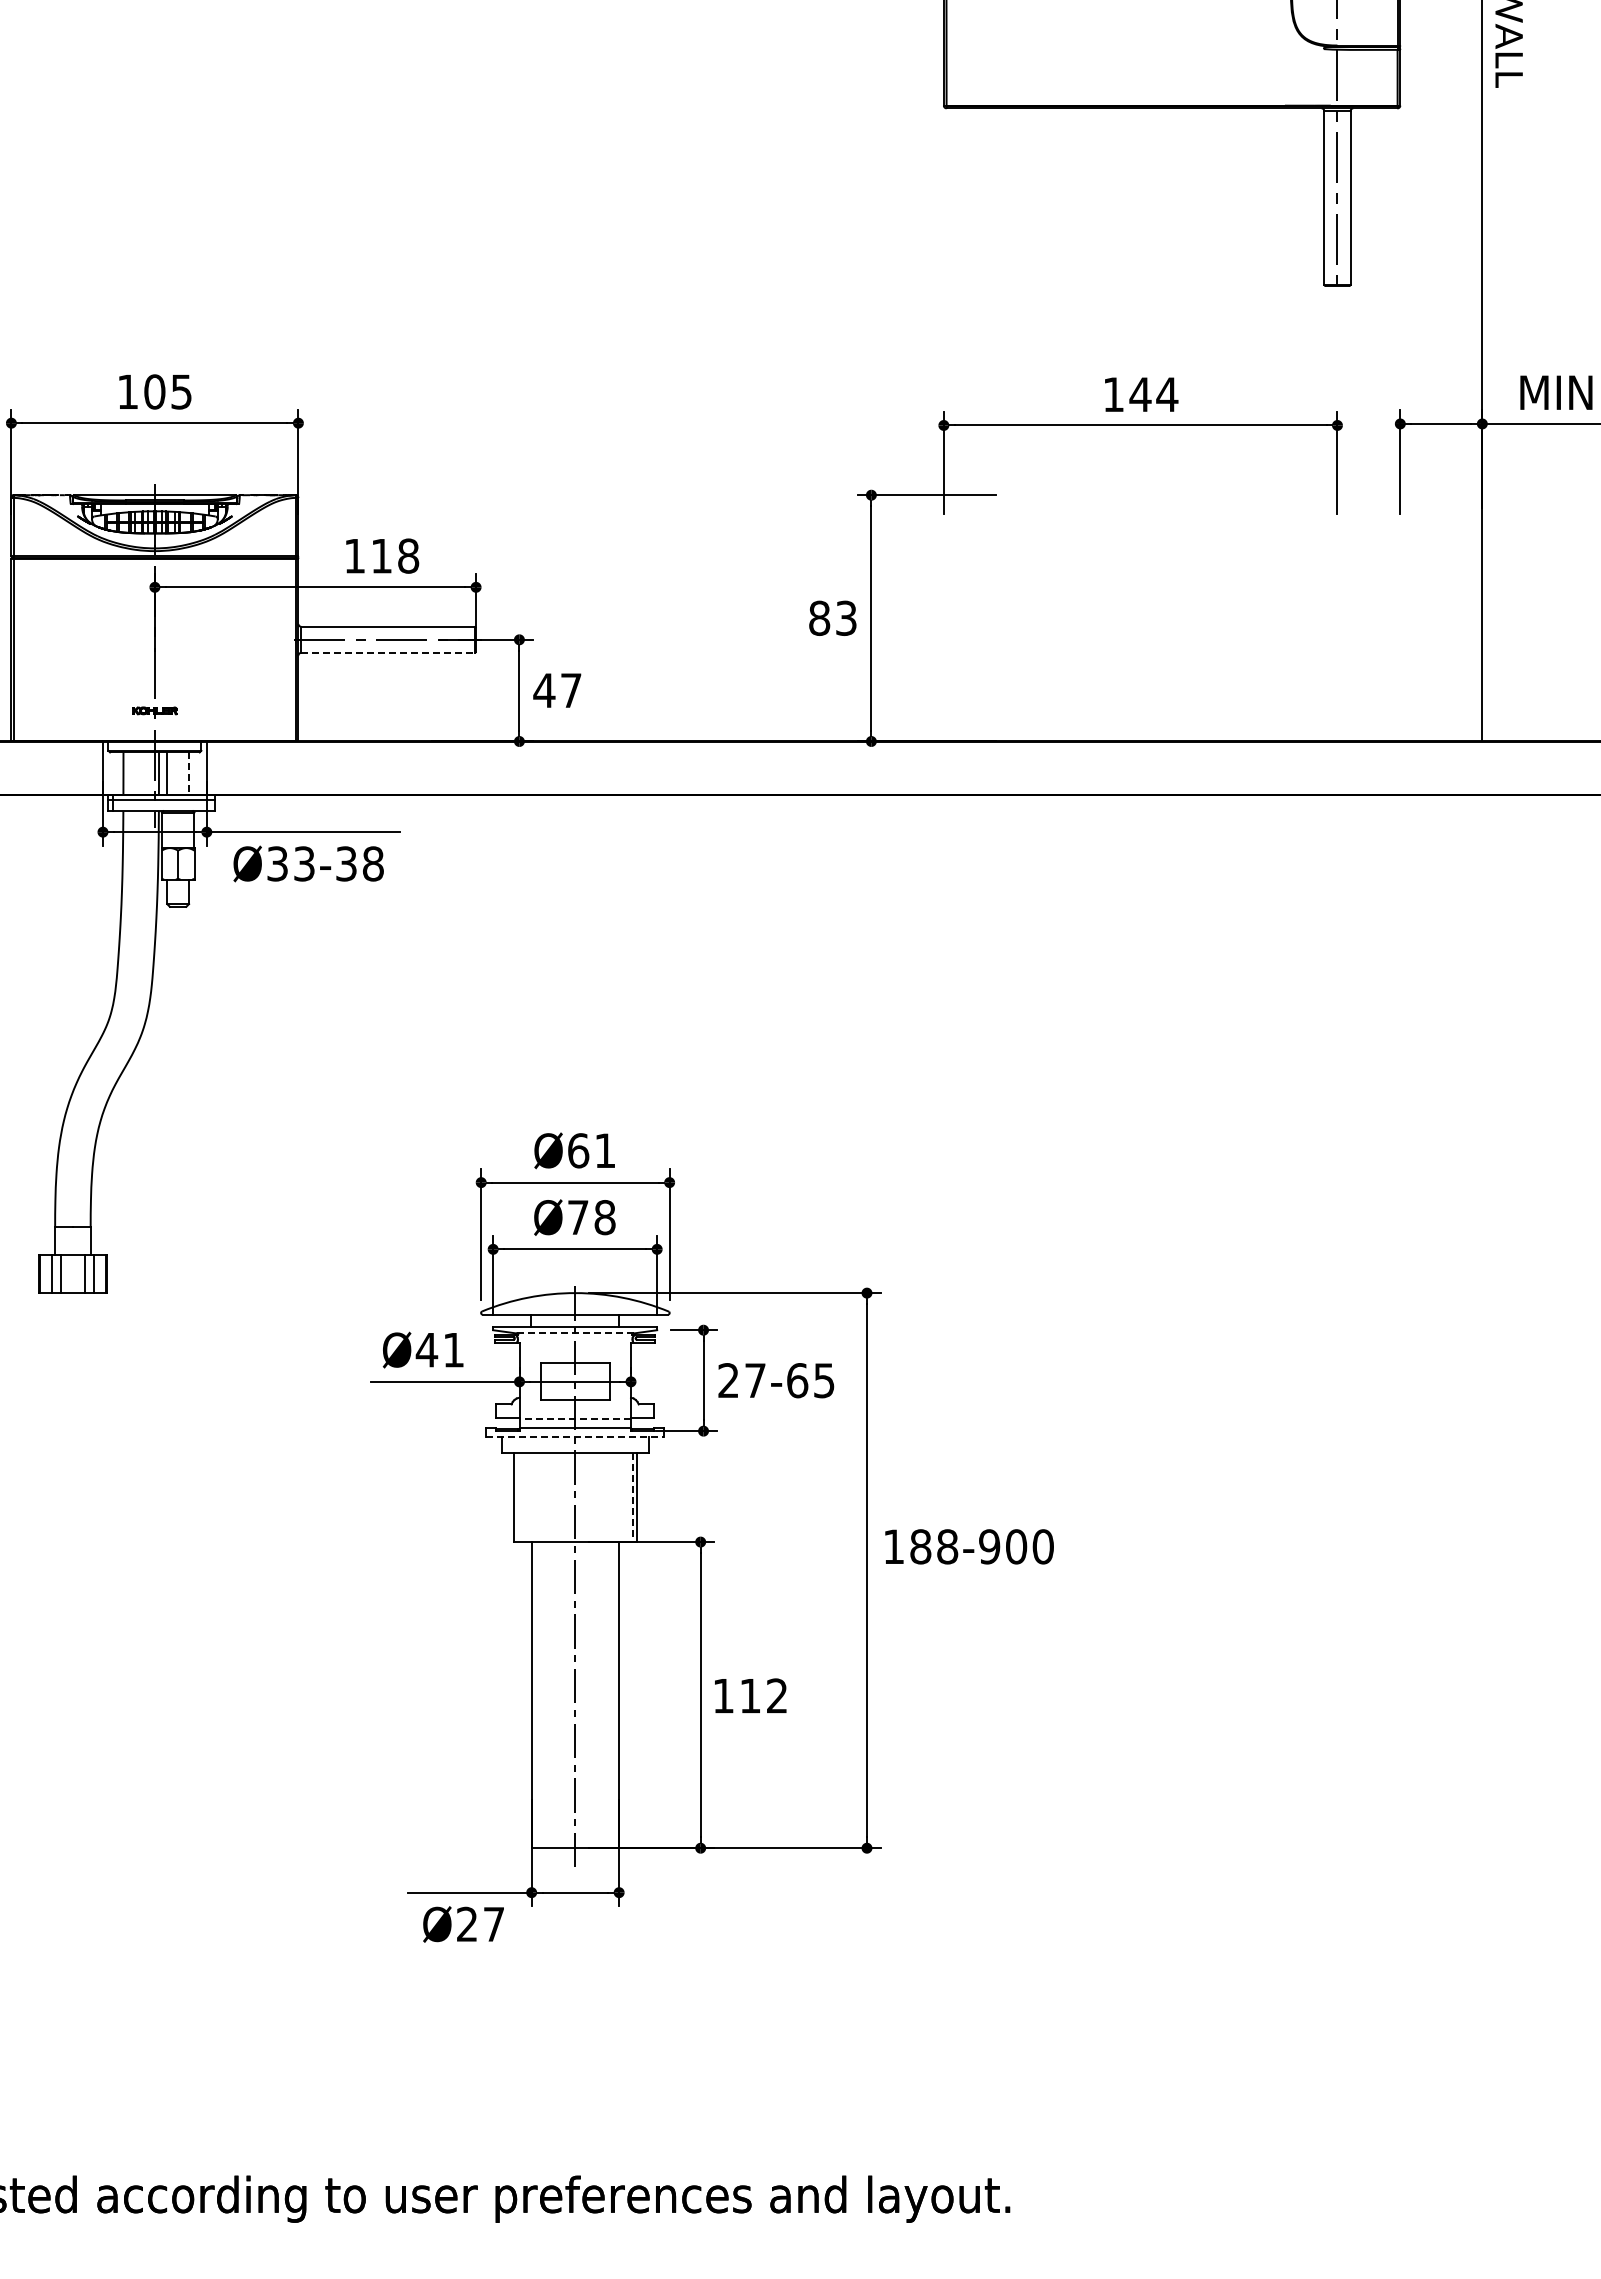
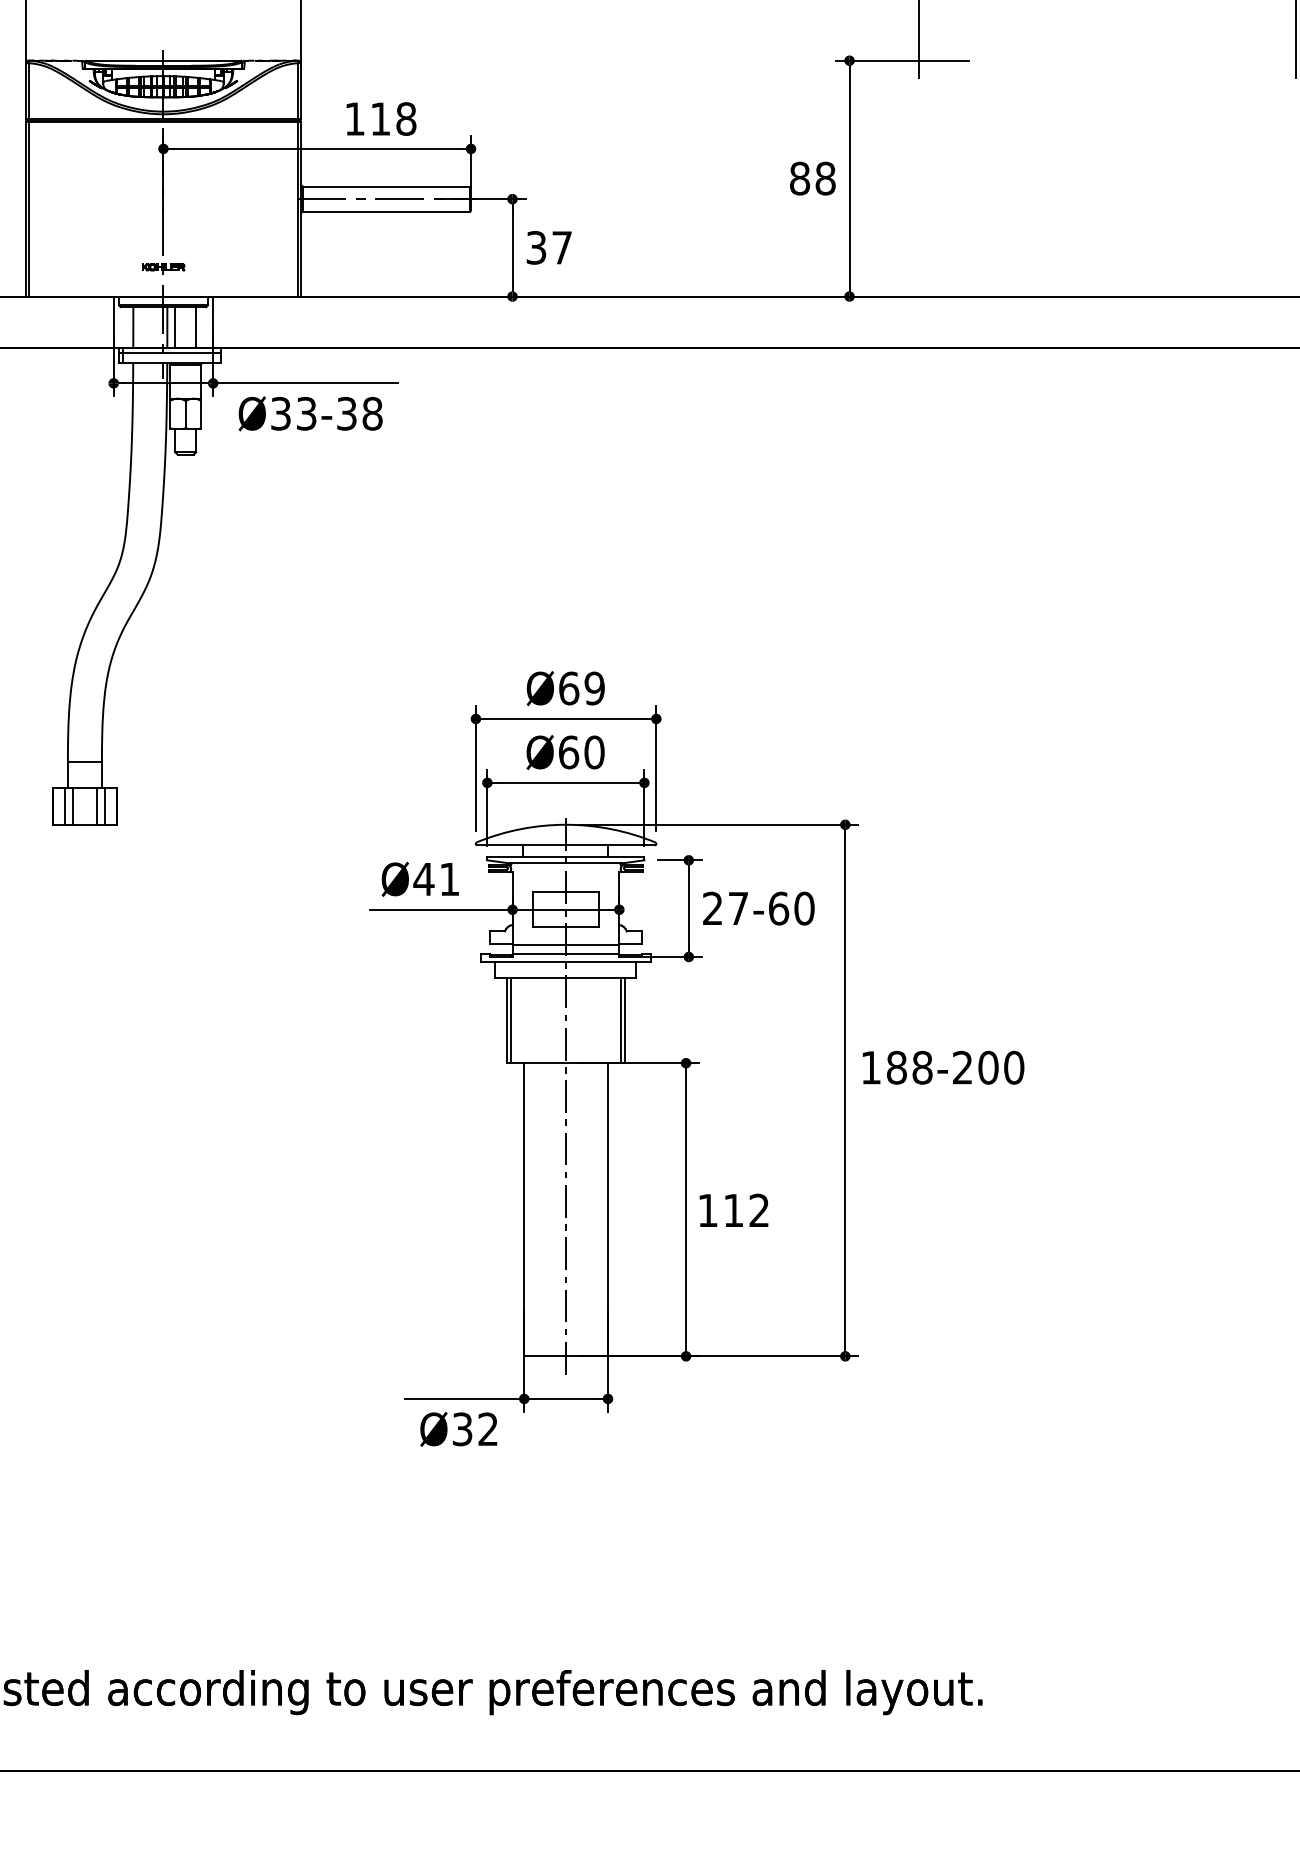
text: (846, 617) -> (825, 177), 83 -> 88
line: (387, 652) -> (386, 211), dashed -> solid
text: (544, 690) -> (536, 247), 47 -> 37
line: (189, 774) -> (196, 328), dashed -> solid
text: (604, 1150) -> (593, 688), Ø61 -> Ø69
text: (591, 1217) -> (581, 752), Ø78 -> Ø60
line: (574, 1333) -> (565, 863), dashed -> solid
text: (823, 1380) -> (803, 908), 27-65 -> 27-60
line: (575, 1418) -> (566, 944), dashed -> solid
line: (575, 1436) -> (566, 962), dashed -> solid
line: (518, 1497) -> (511, 1020), added
line: (632, 1497) -> (620, 1020), dashed -> solid
text: (989, 1546) -> (962, 1067), 188-900 -> 188-200
text: (480, 1924) -> (475, 1429), Ø27 -> Ø32

